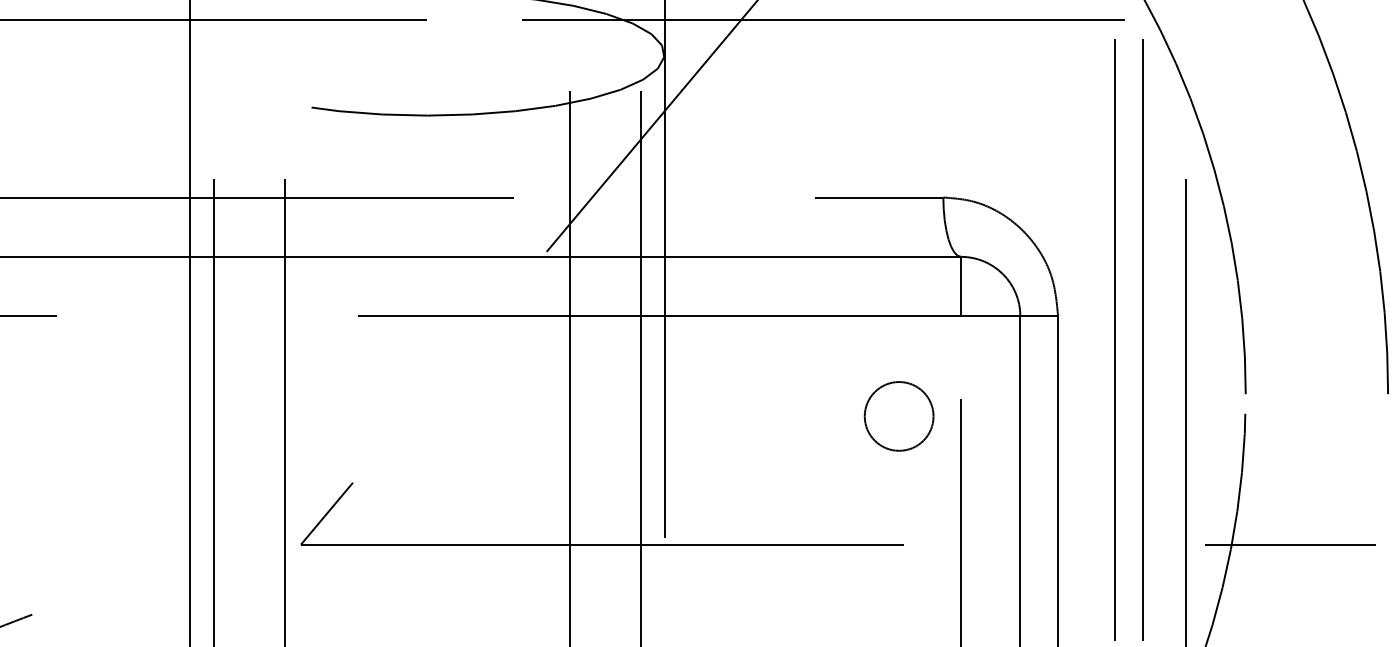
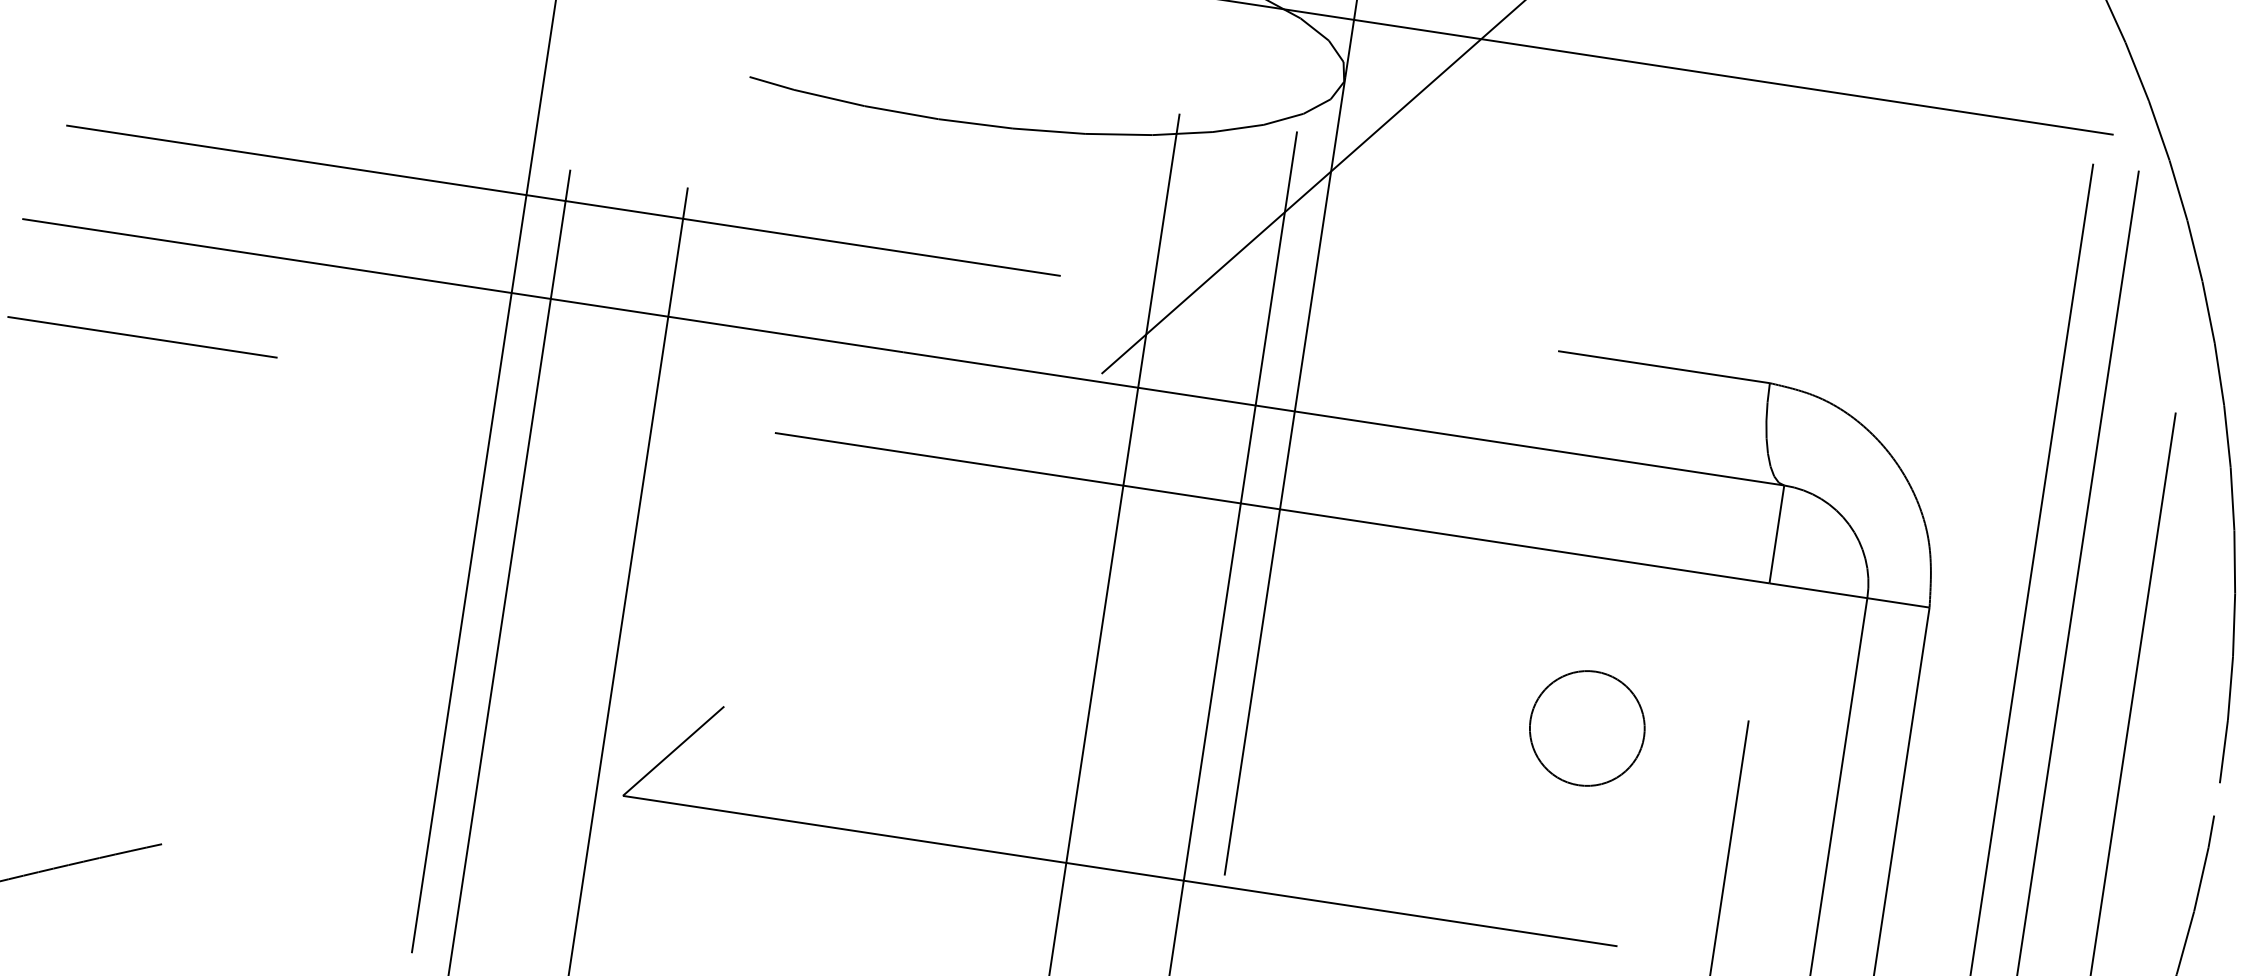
circle: (898, 416) -> (1586, 728), moved

